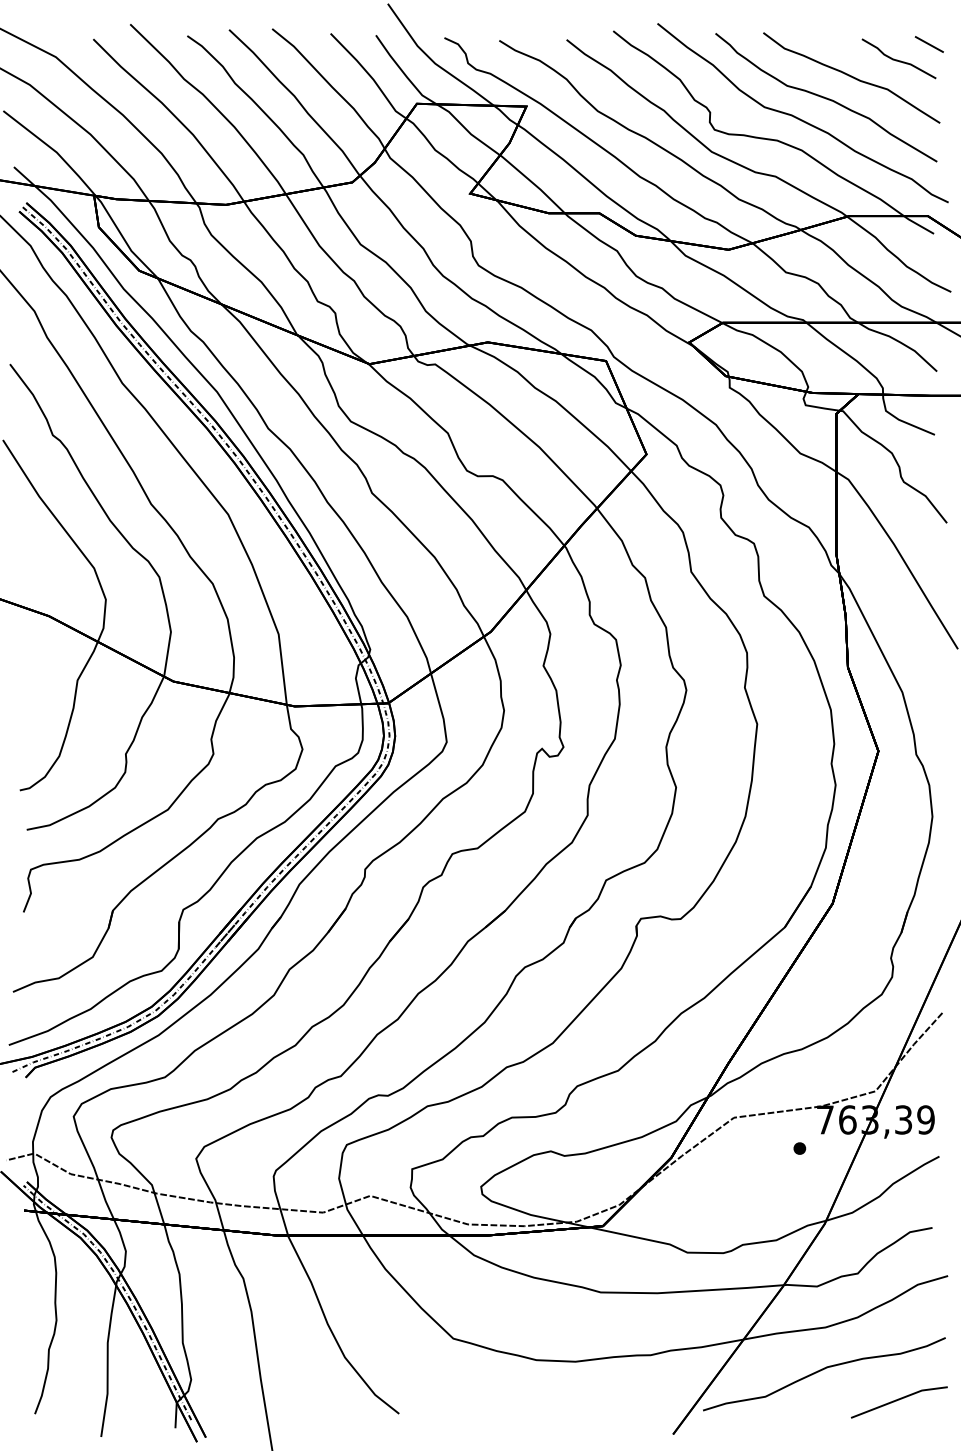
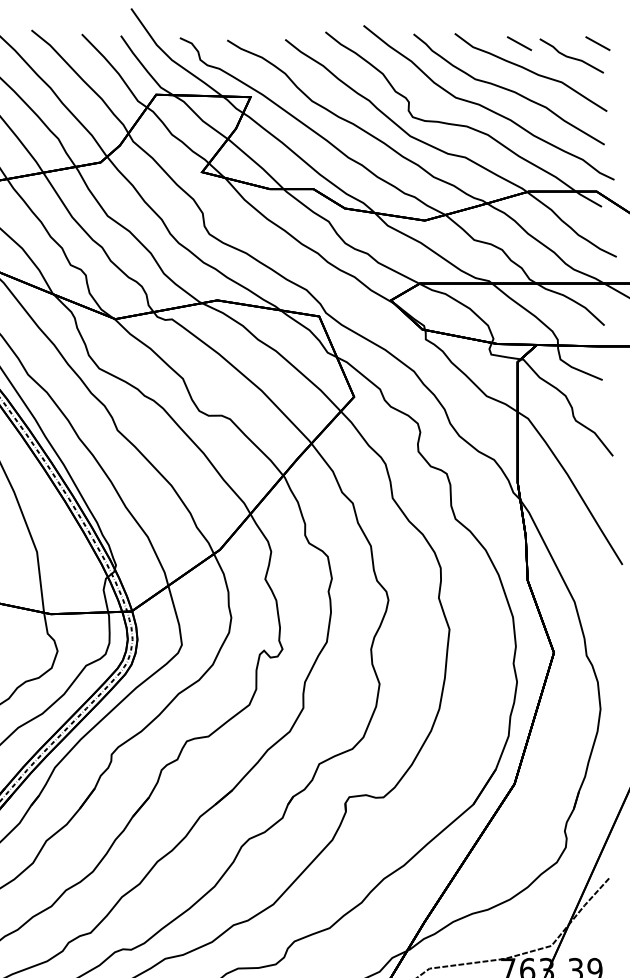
line: (837, 44) -> (518, 43), added

